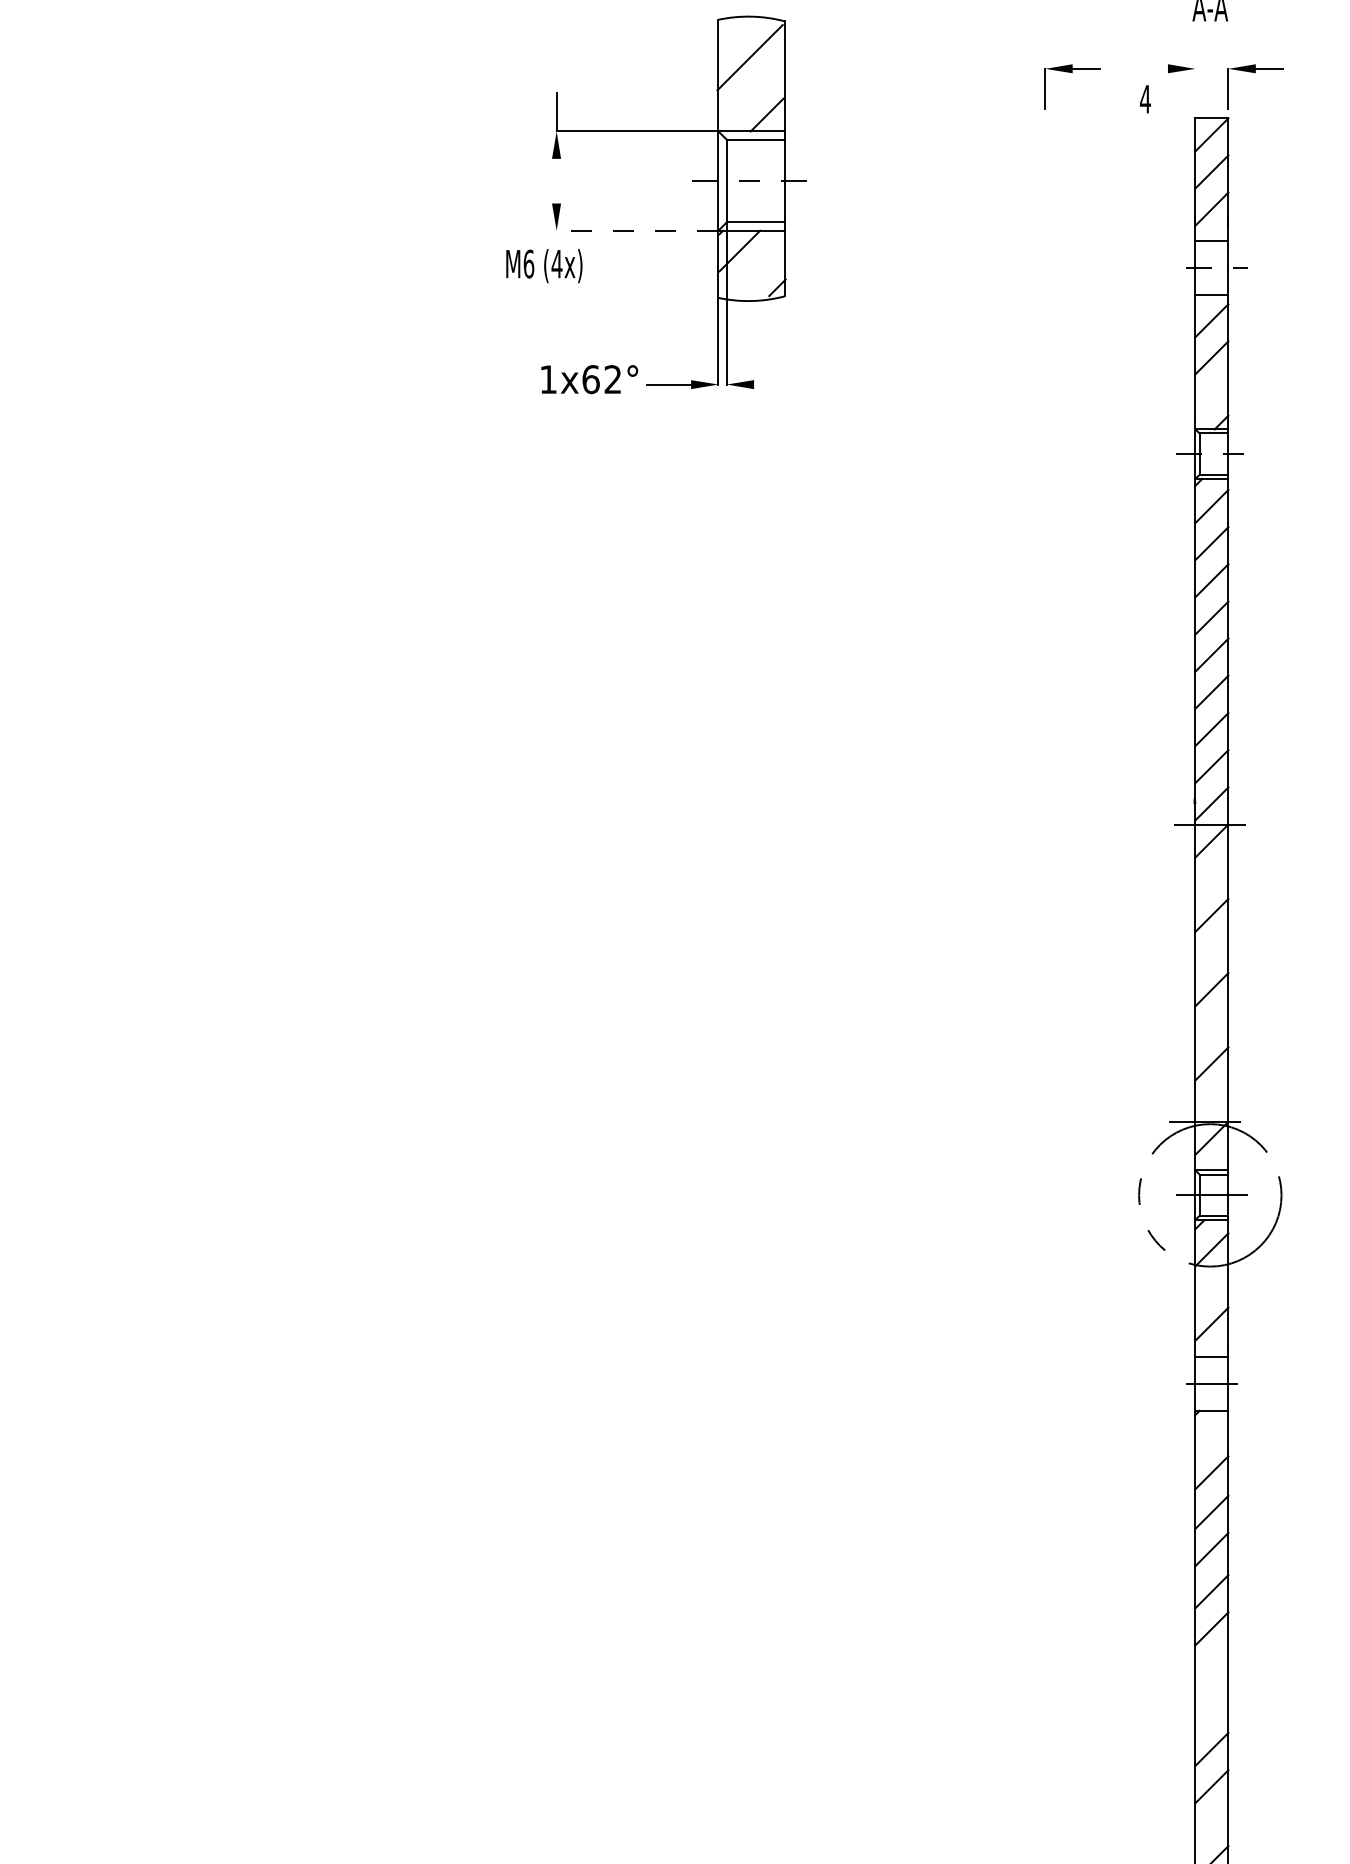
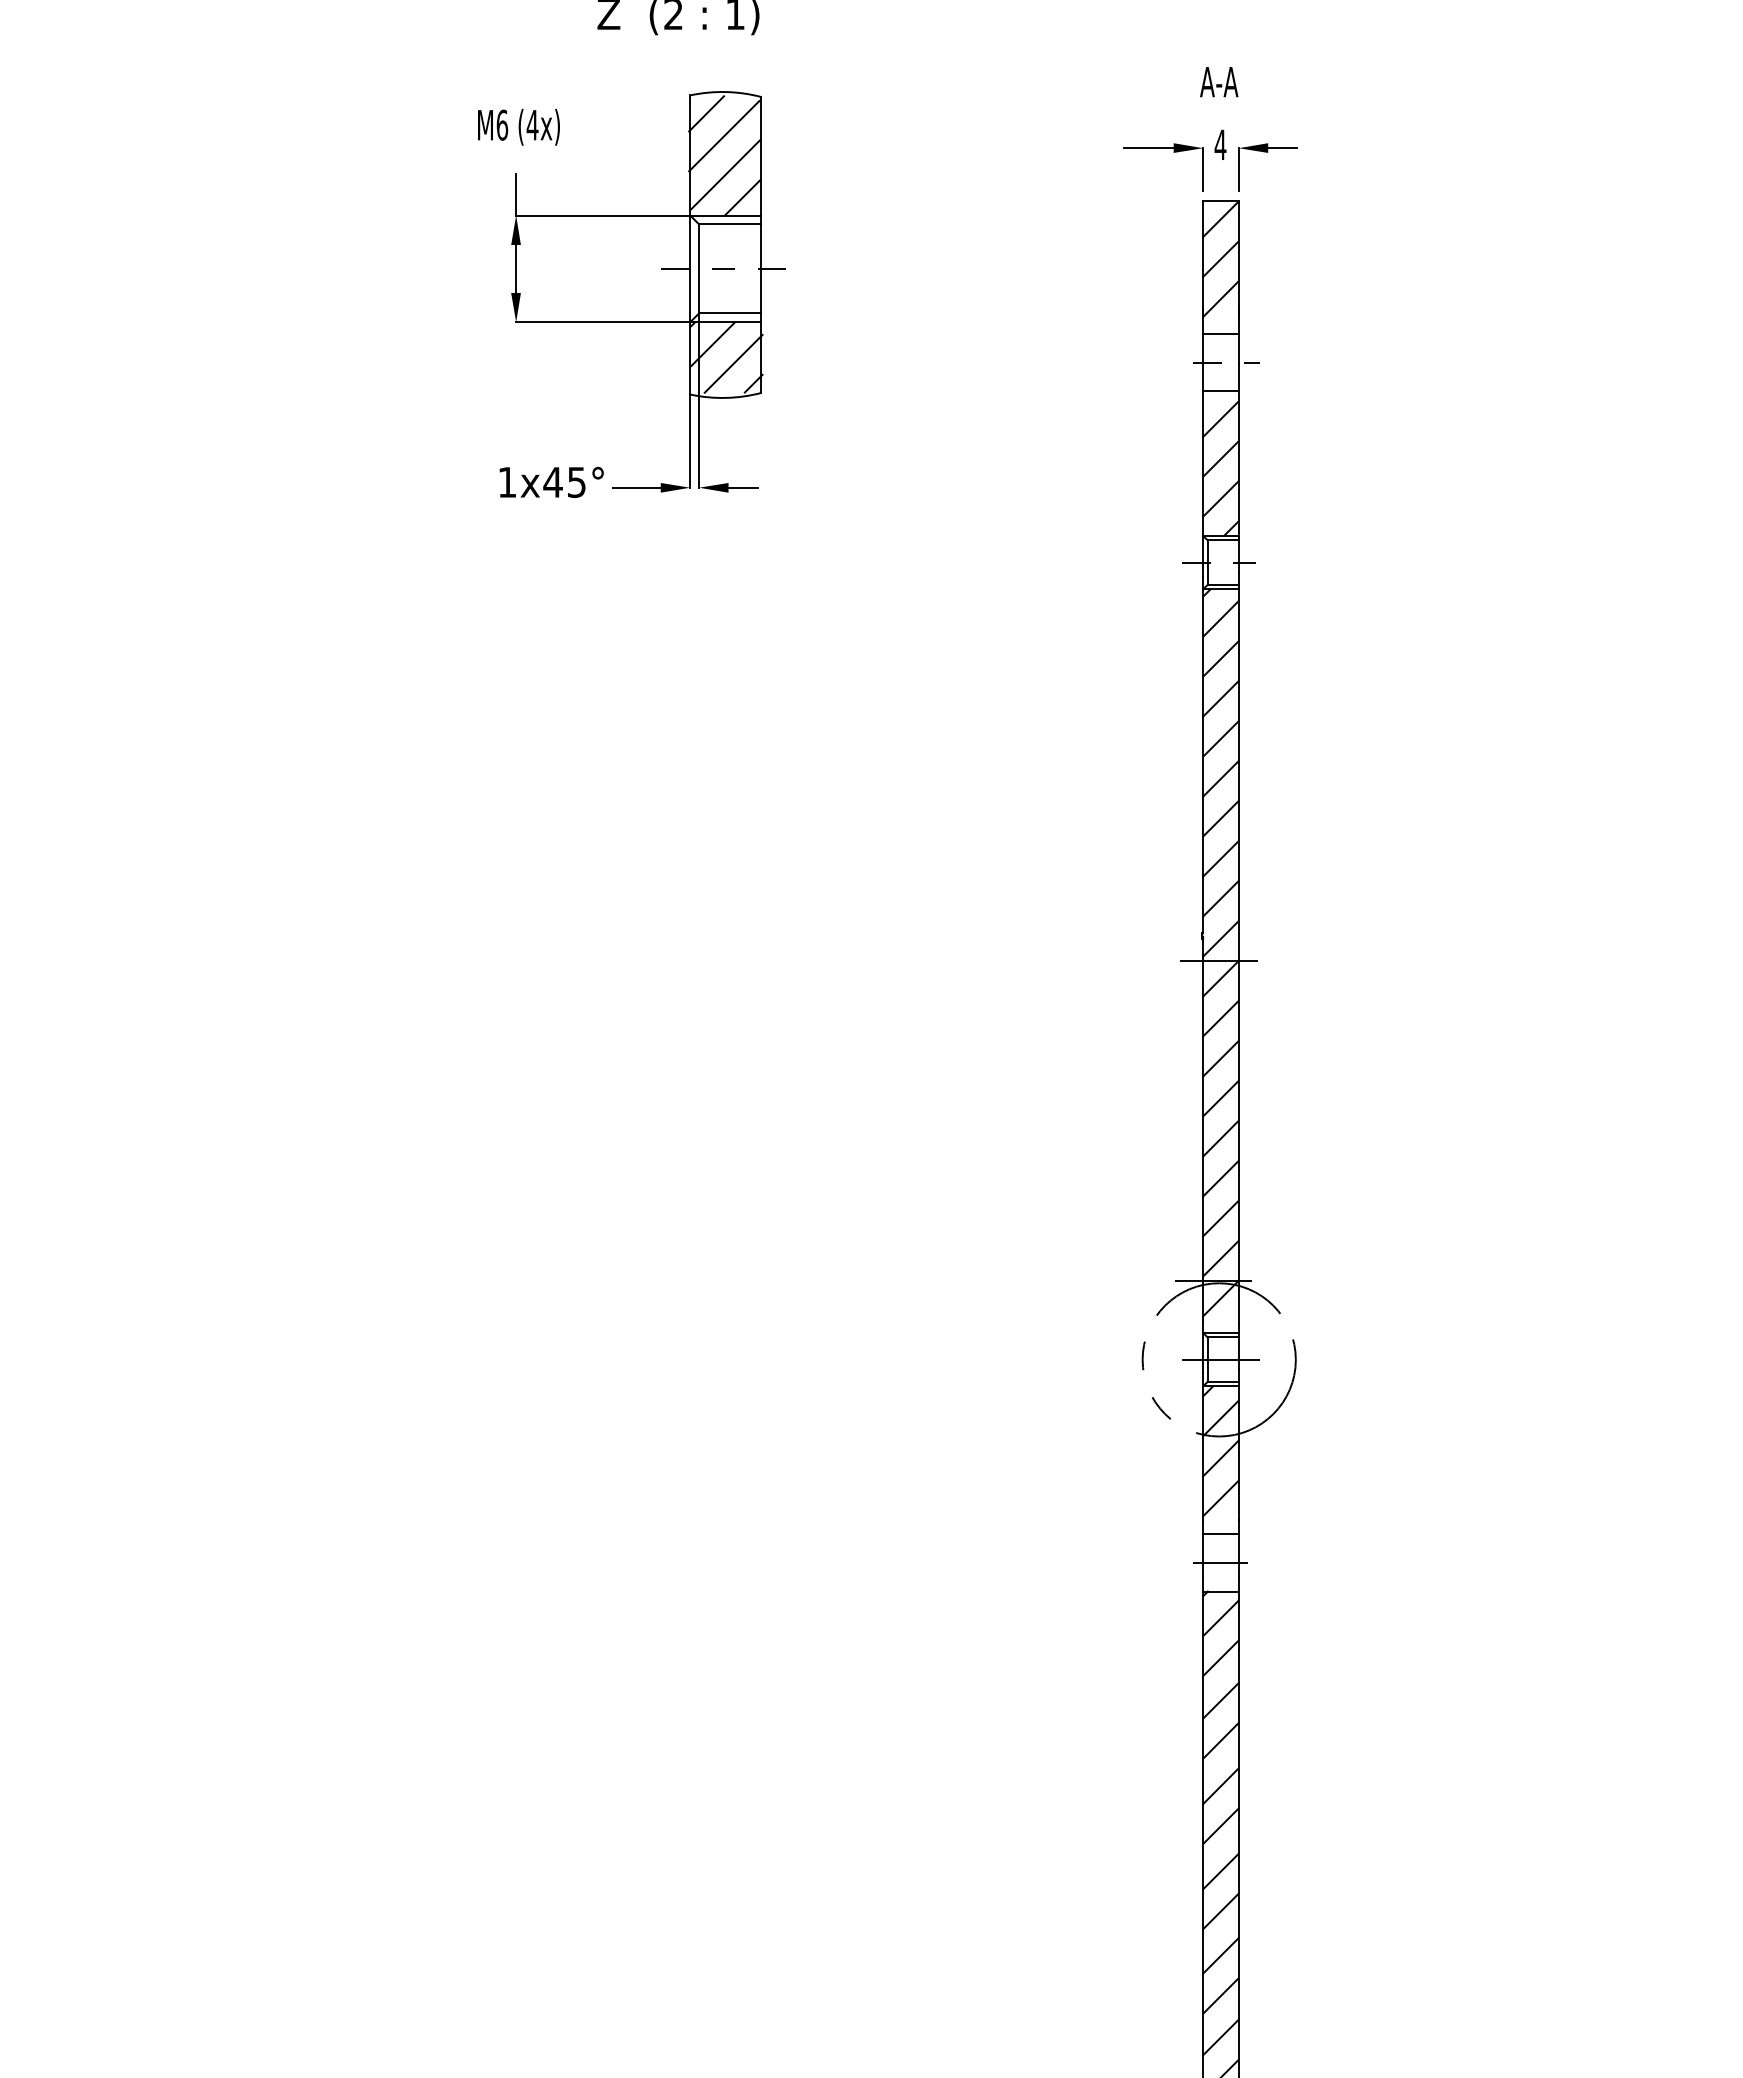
line: (733, 36) -> (706, 113), added
line: (1144, 69) -> (1148, 148), added
part: (1072, 72) -> (1070, 152), removed
line: (1195, 88) -> (1203, 169), added
line: (751, 94) -> (725, 175), added
text: (1145, 98) -> (1220, 144), moved
line: (556, 180) -> (516, 268), added
line: (636, 230) -> (602, 322), dashed -> solid
text: (543, 266) -> (518, 127), moved
line: (758, 269) -> (733, 363), added
text: (601, 378) -> (564, 481), 1x62° -> 1x45°
line: (768, 384) -> (743, 487), added
line: (1211, 394) -> (1220, 498), added
line: (1211, 877) -> (1220, 1018), added
line: (1211, 952) -> (1220, 1098), added
line: (1211, 1026) -> (1220, 1178), added
line: (1211, 1101) -> (1220, 1258), added
line: (1211, 1287) -> (1220, 1458), added
line: (1211, 1435) -> (1220, 1618), added
line: (1211, 1671) -> (1220, 1871), added
line: (1211, 1708) -> (1220, 1911), added
line: (1211, 1825) -> (1220, 2037), added

